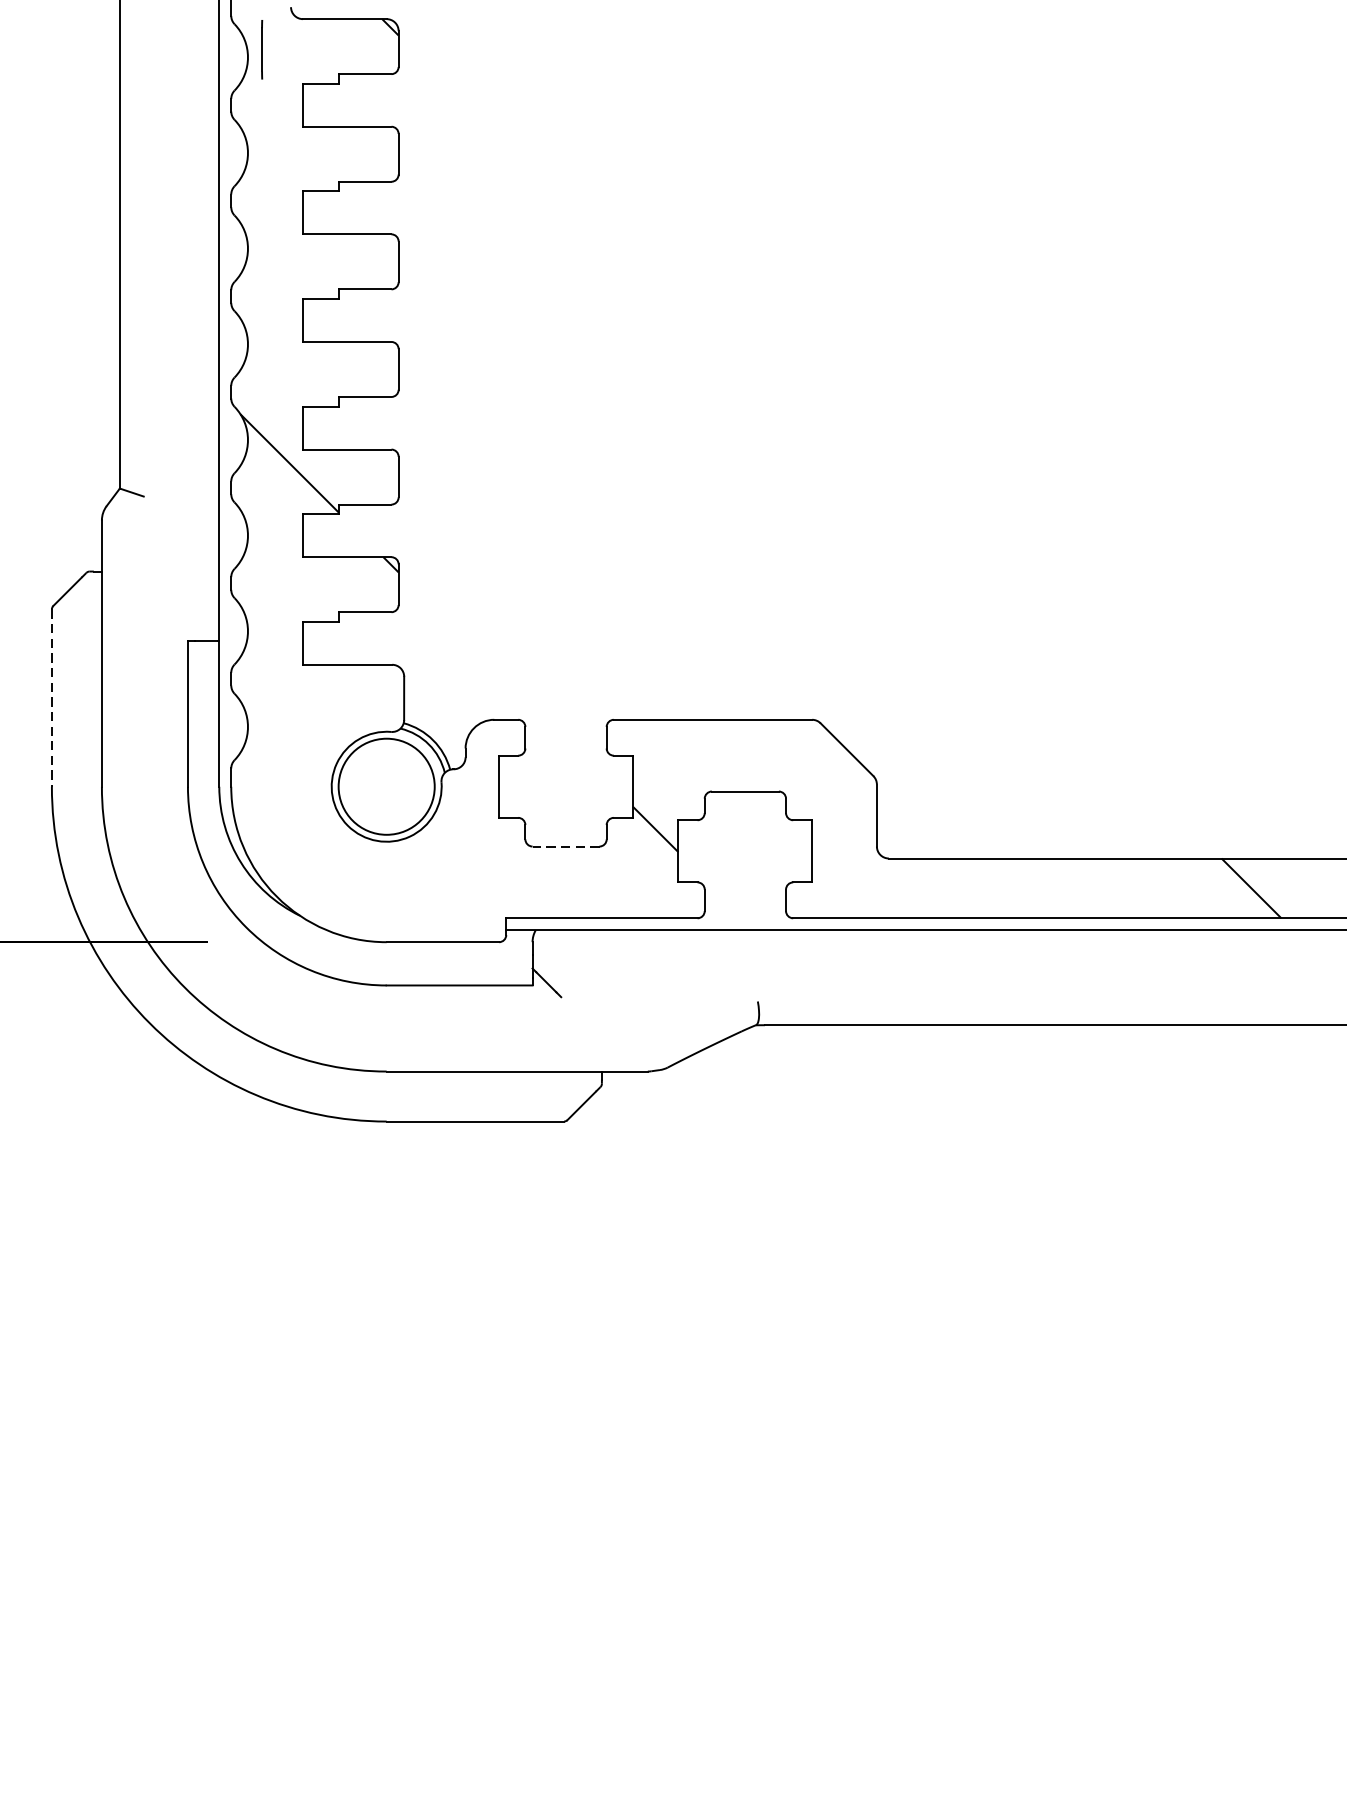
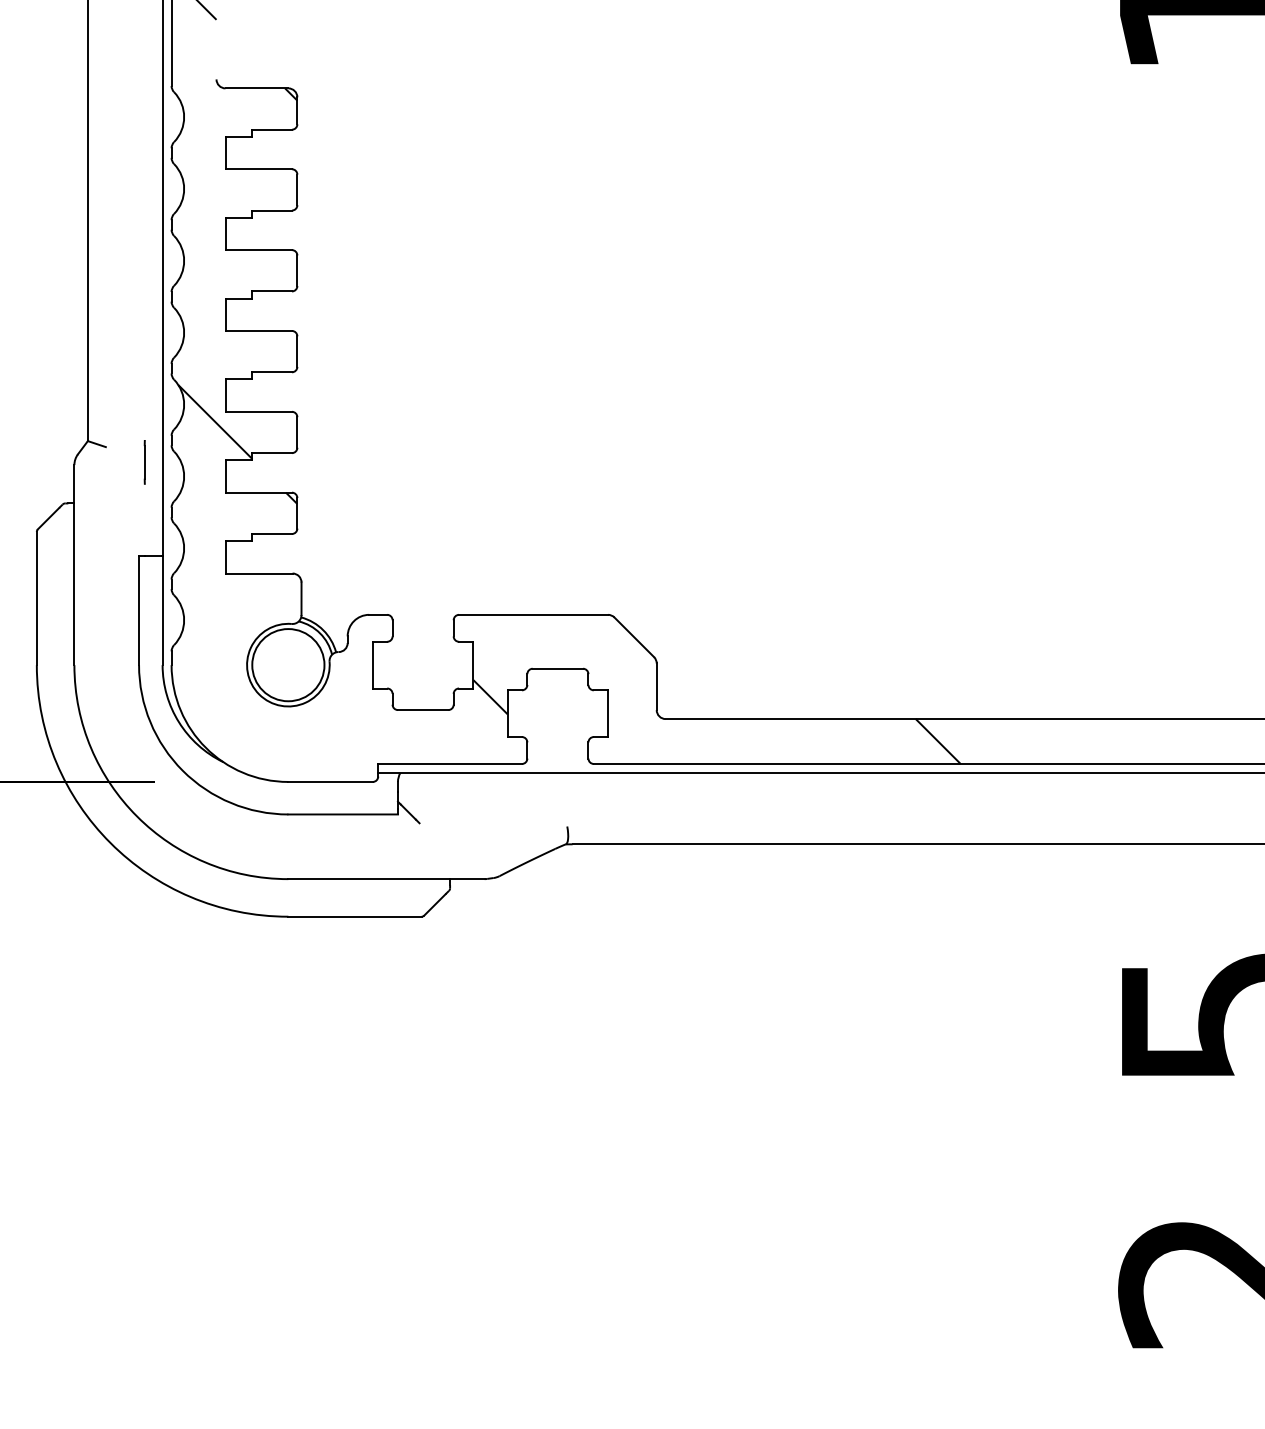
line: (261, 49) -> (144, 462), moved
line: (51, 698) -> (36, 598), dashed -> solid
line: (565, 847) -> (422, 710), dashed -> solid

